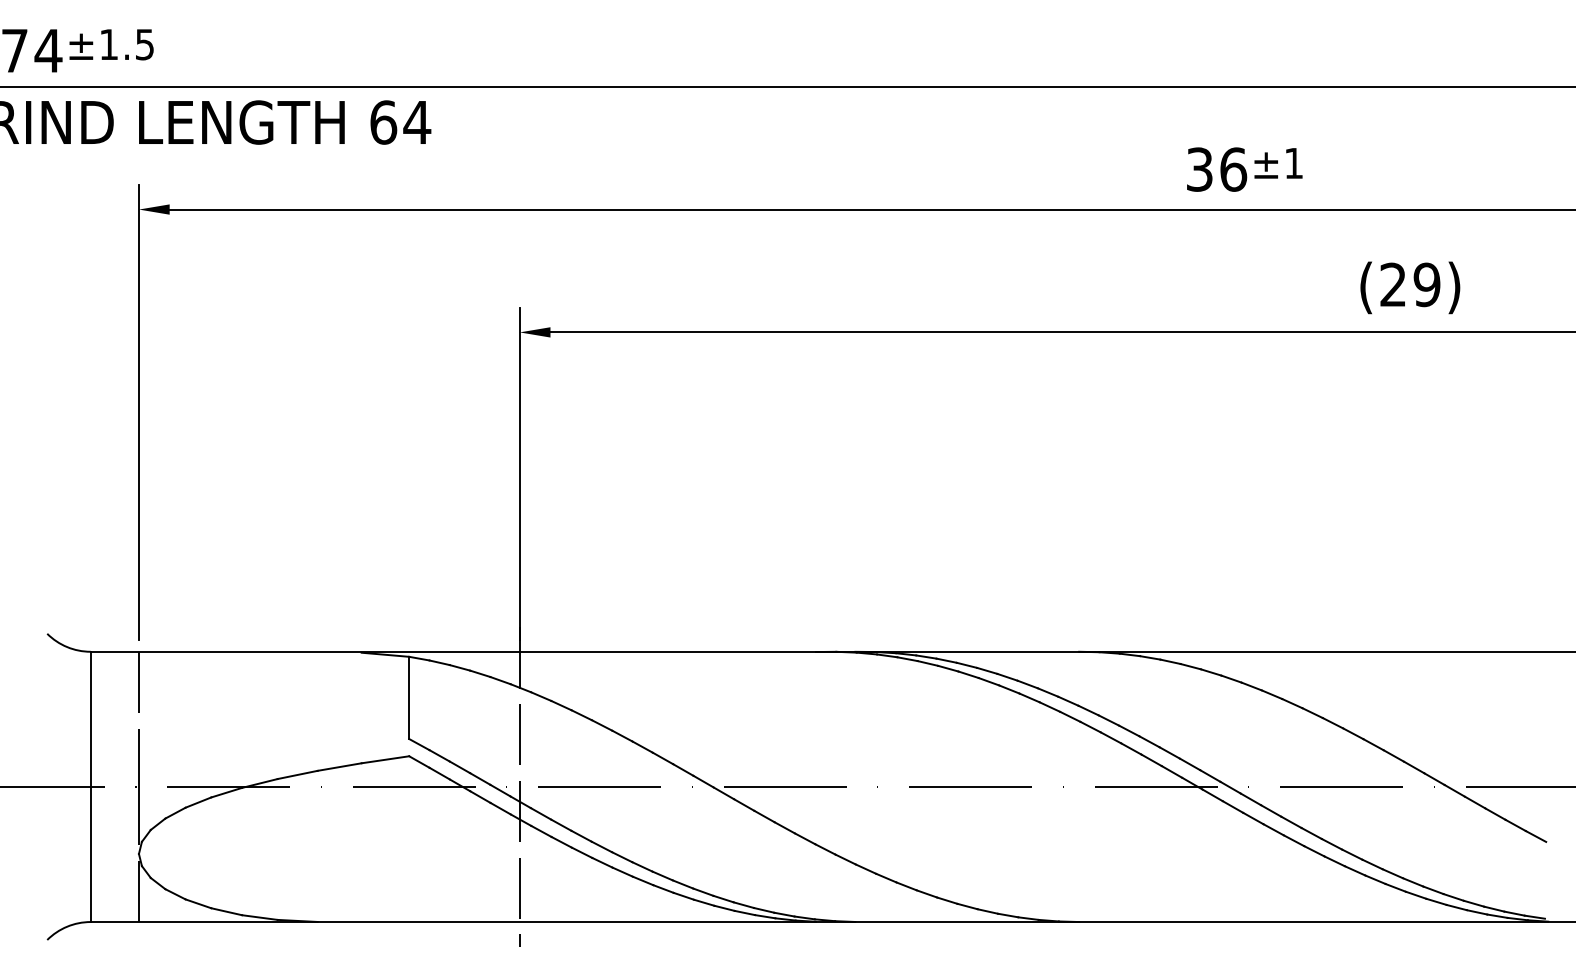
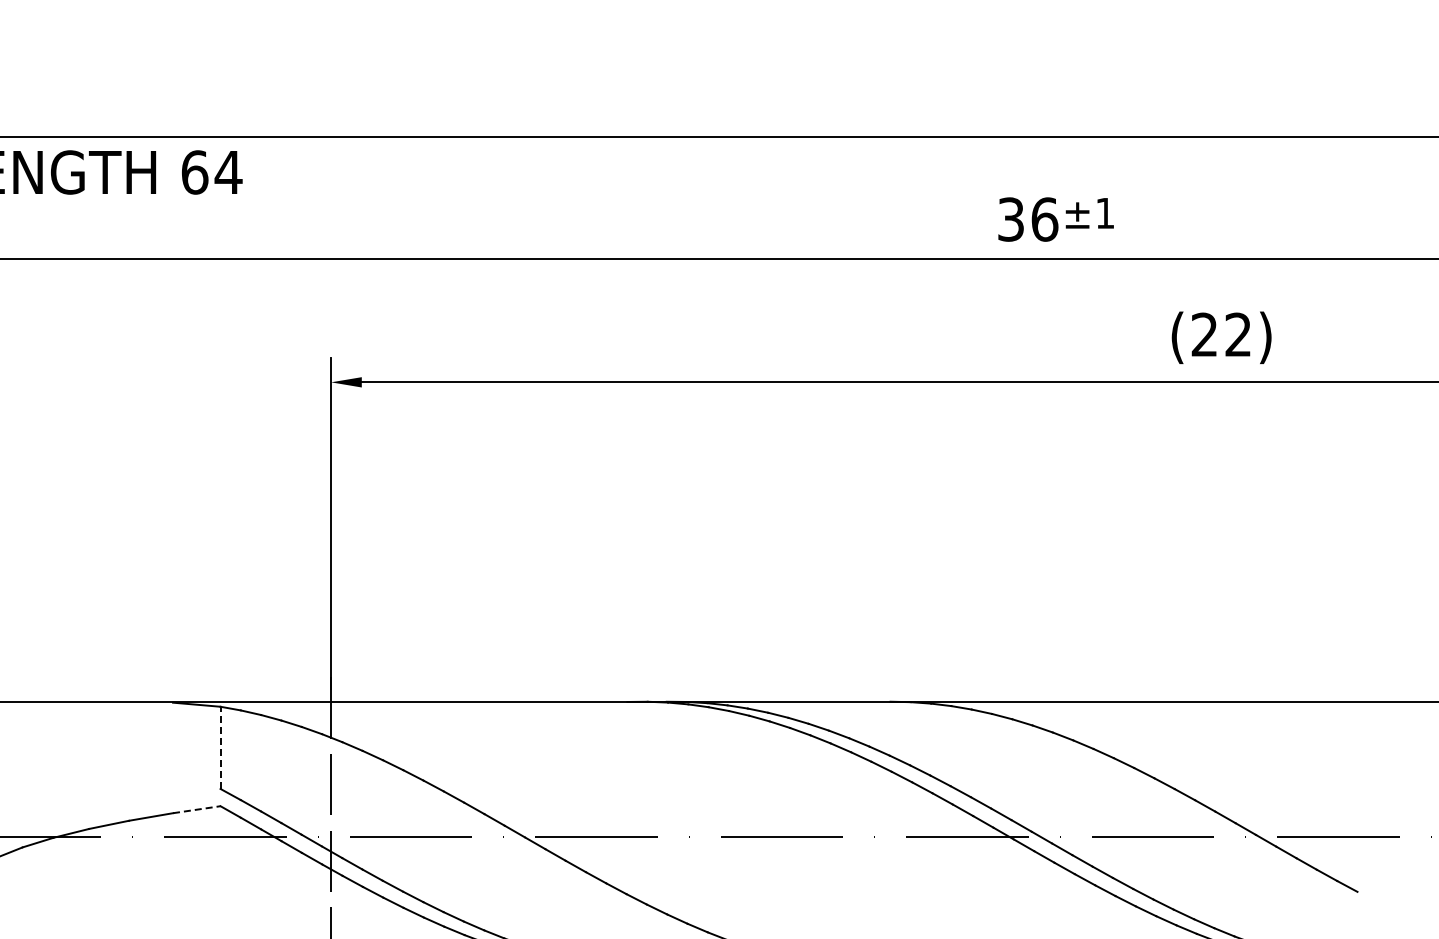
text: (1426, 284) -> (1237, 334), (29) -> (22)
line: (409, 697) -> (220, 747), solid -> dashed
line: (385, 759) -> (196, 809), solid -> dashed

